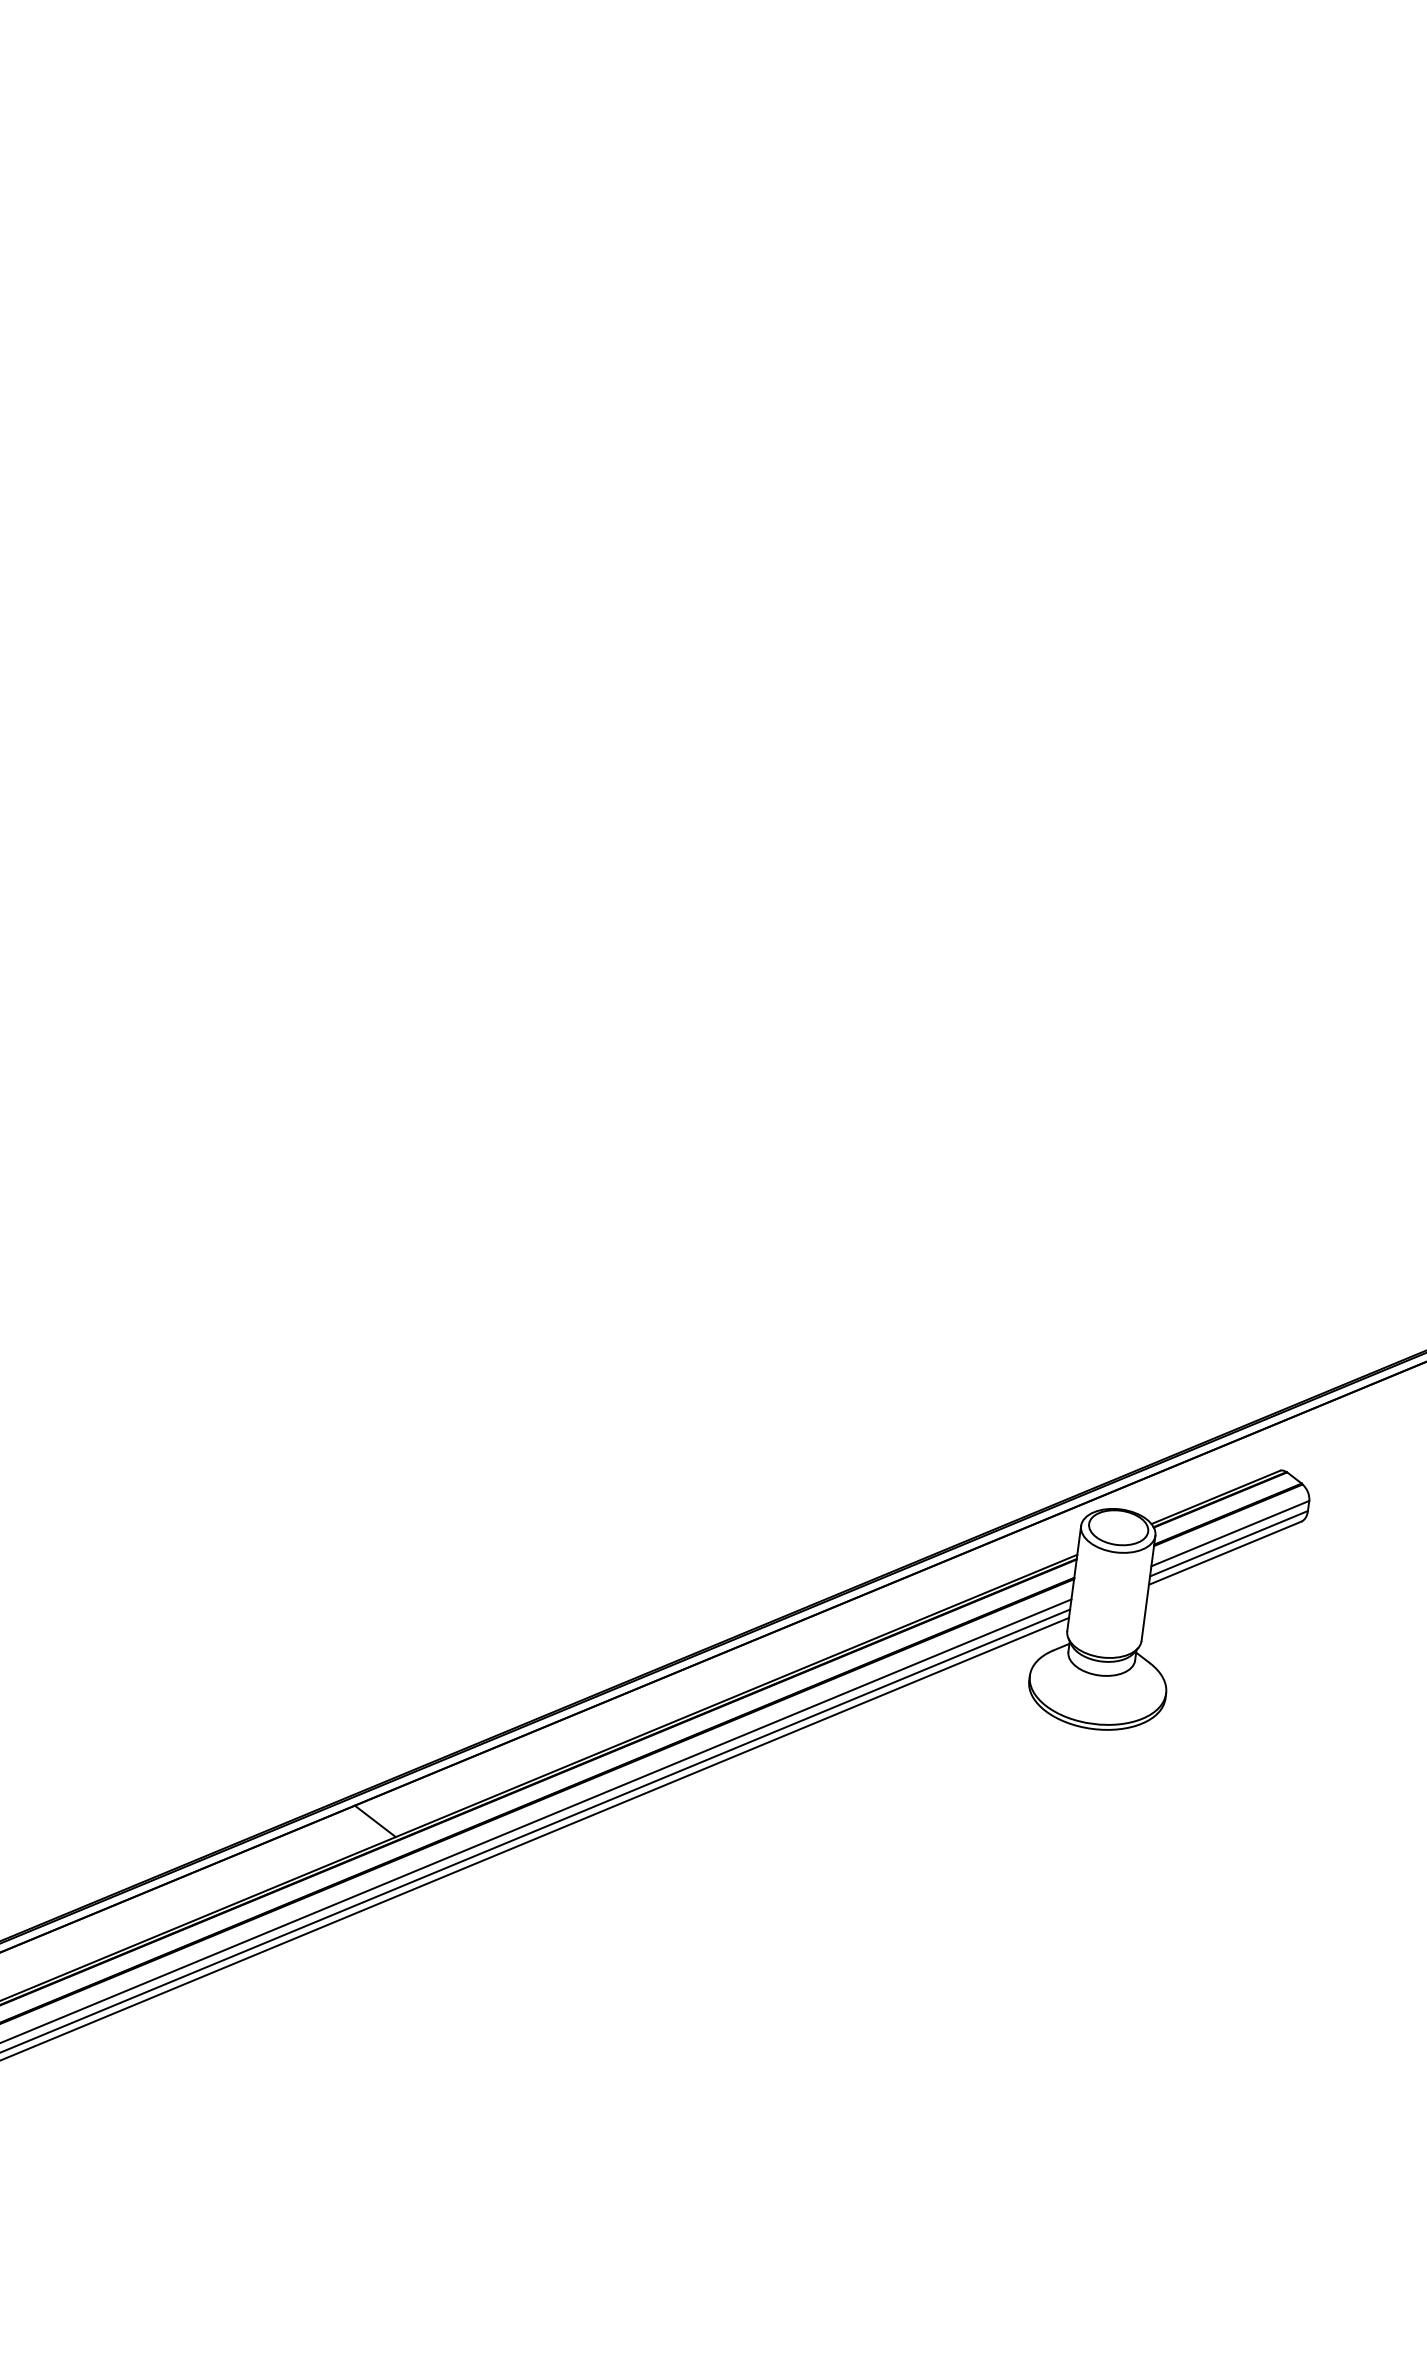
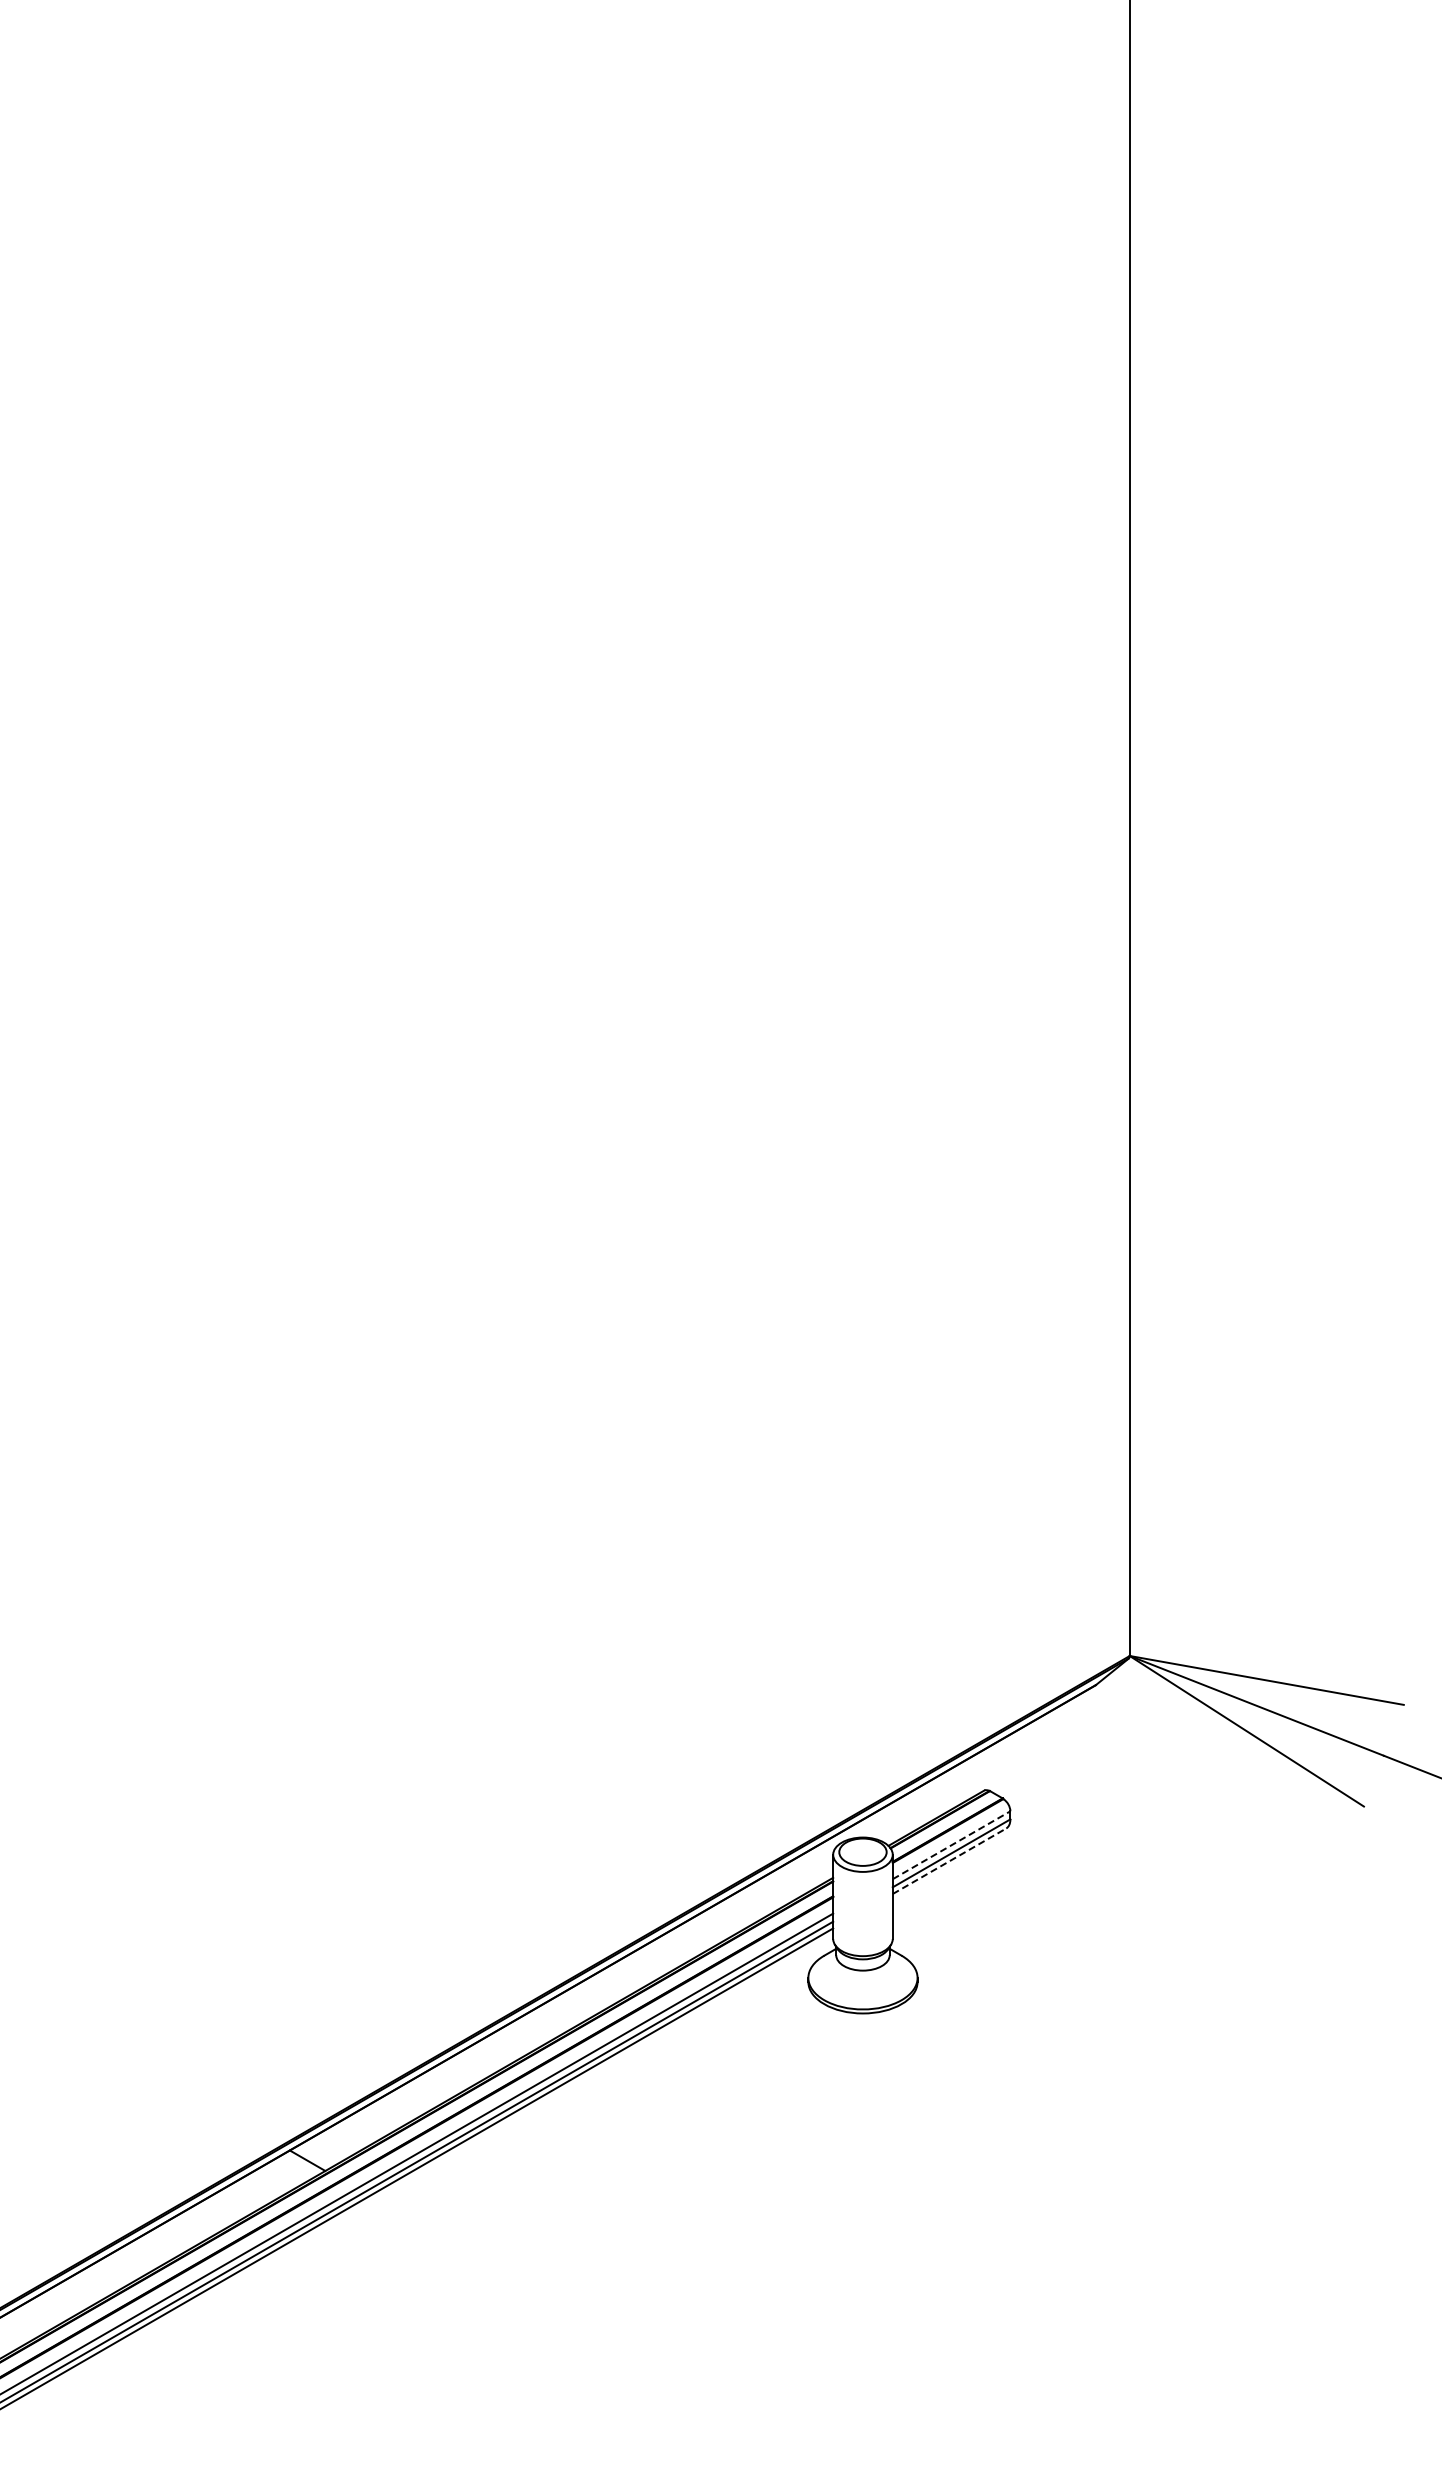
line: (1230, 1533) -> (951, 1845), solid -> dashed
line: (1225, 1553) -> (949, 1861), solid -> dashed

